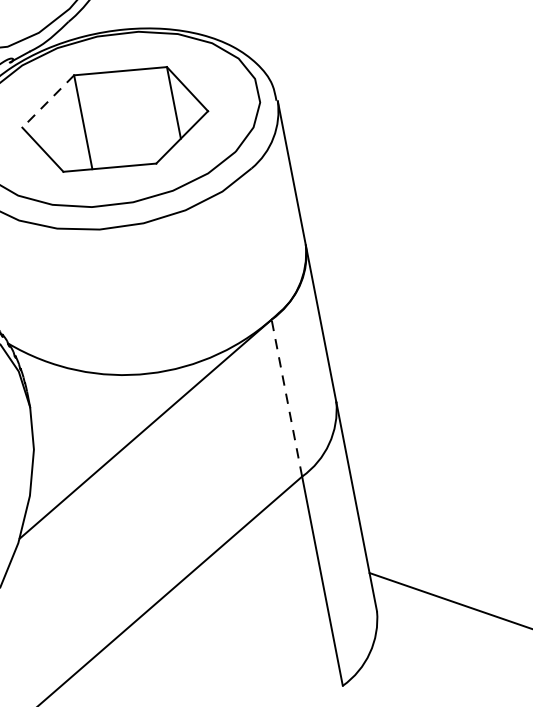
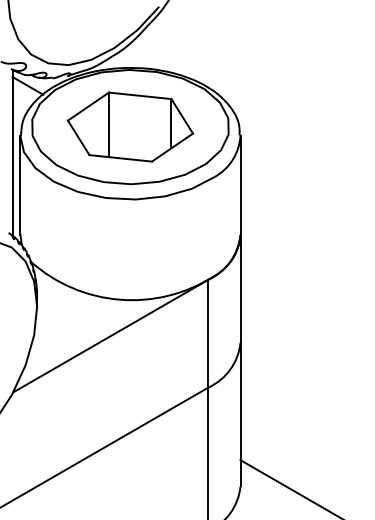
line: (48, 101) -> (88, 106), dashed -> solid
line: (287, 397) -> (208, 333), dashed -> solid

